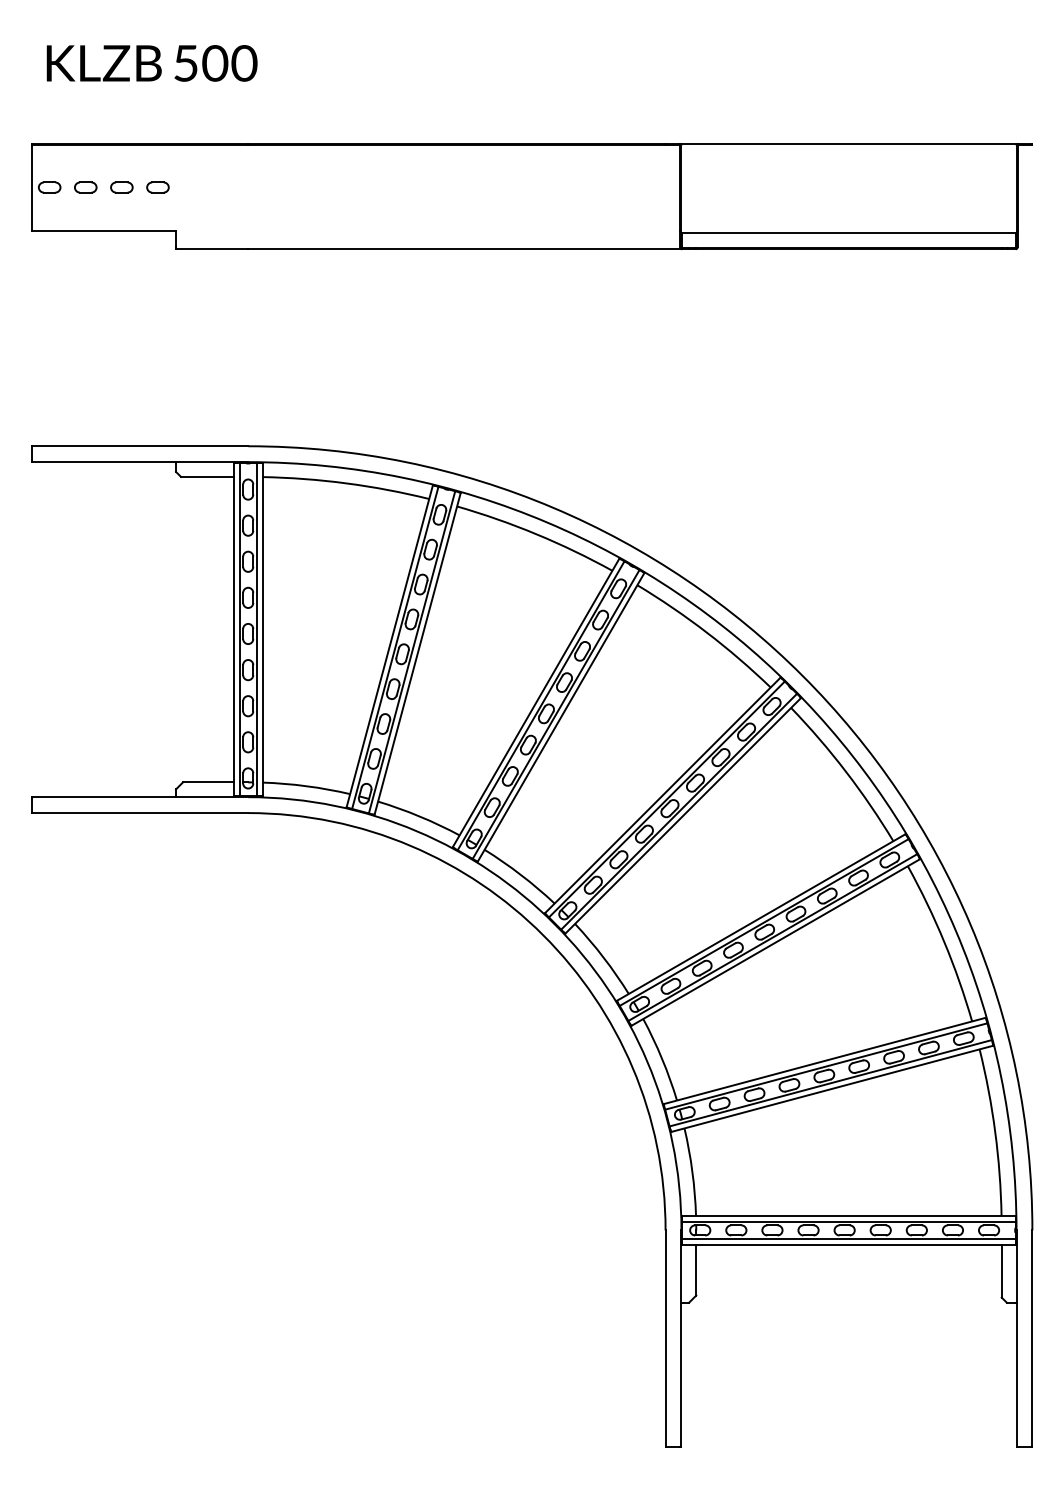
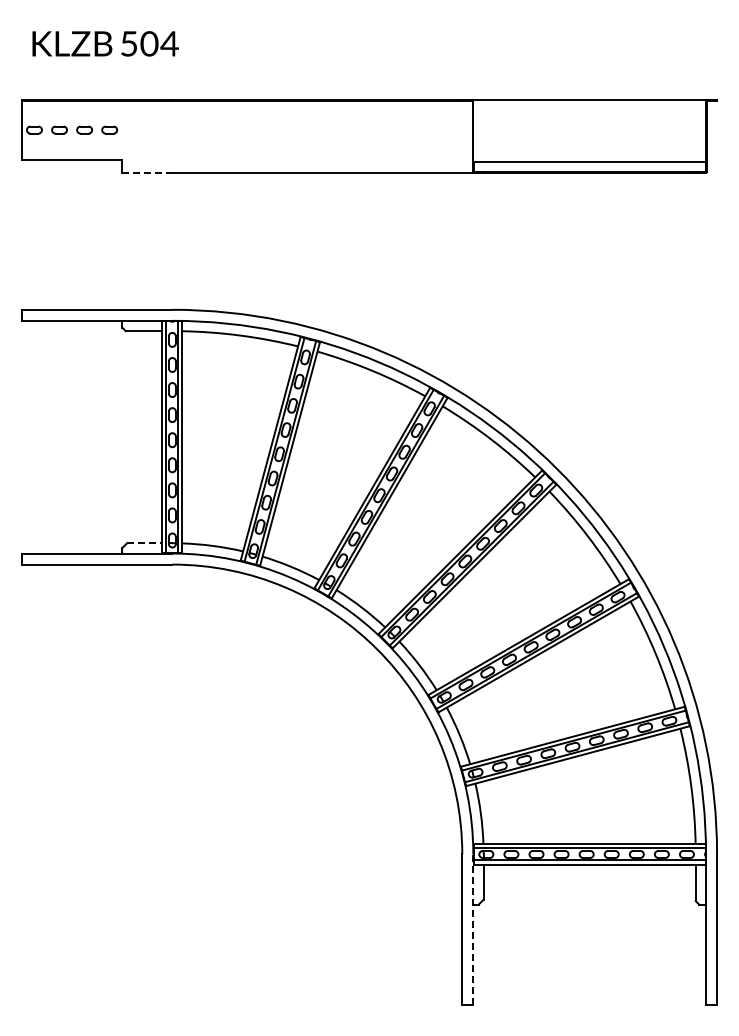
text: (244, 62) -> (169, 43), 500 -> 504
line: (212, 248) -> (147, 172), solid -> dashed
line: (208, 782) -> (144, 543), solid -> dashed
line: (681, 1338) -> (473, 929), solid -> dashed

